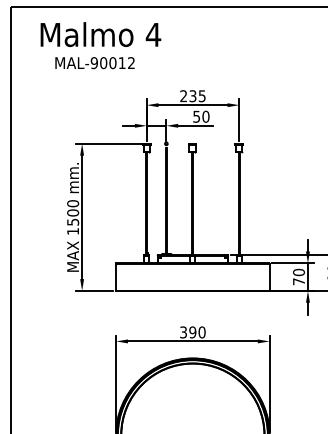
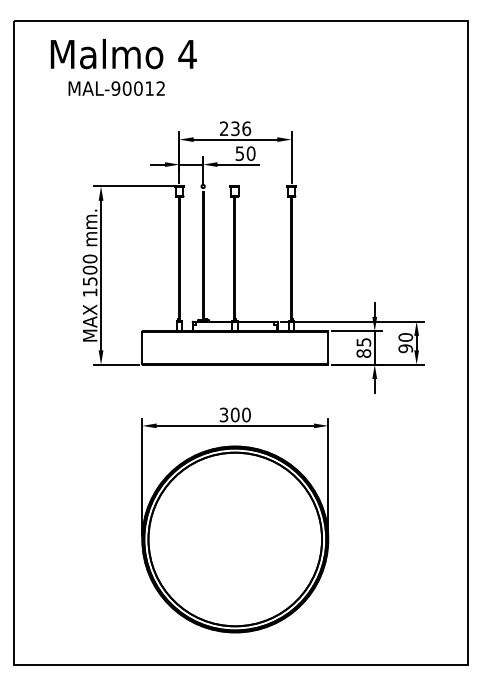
text: (202, 96) -> (246, 128), 235 -> 236
text: (298, 276) -> (363, 347), 70 -> 85
text: (192, 332) -> (234, 415), 390 -> 300

